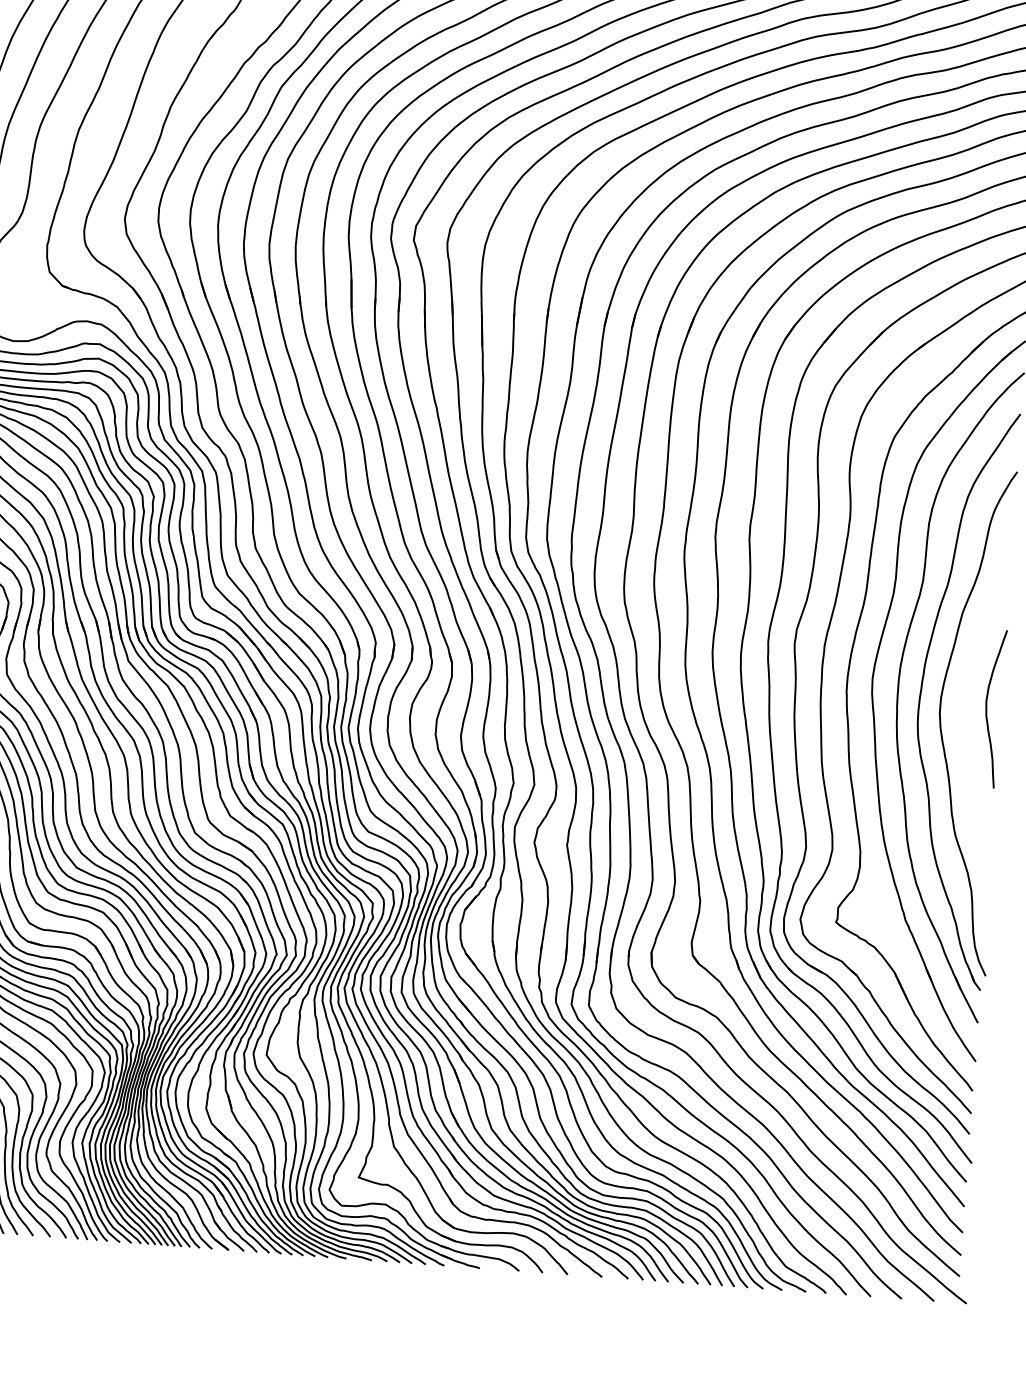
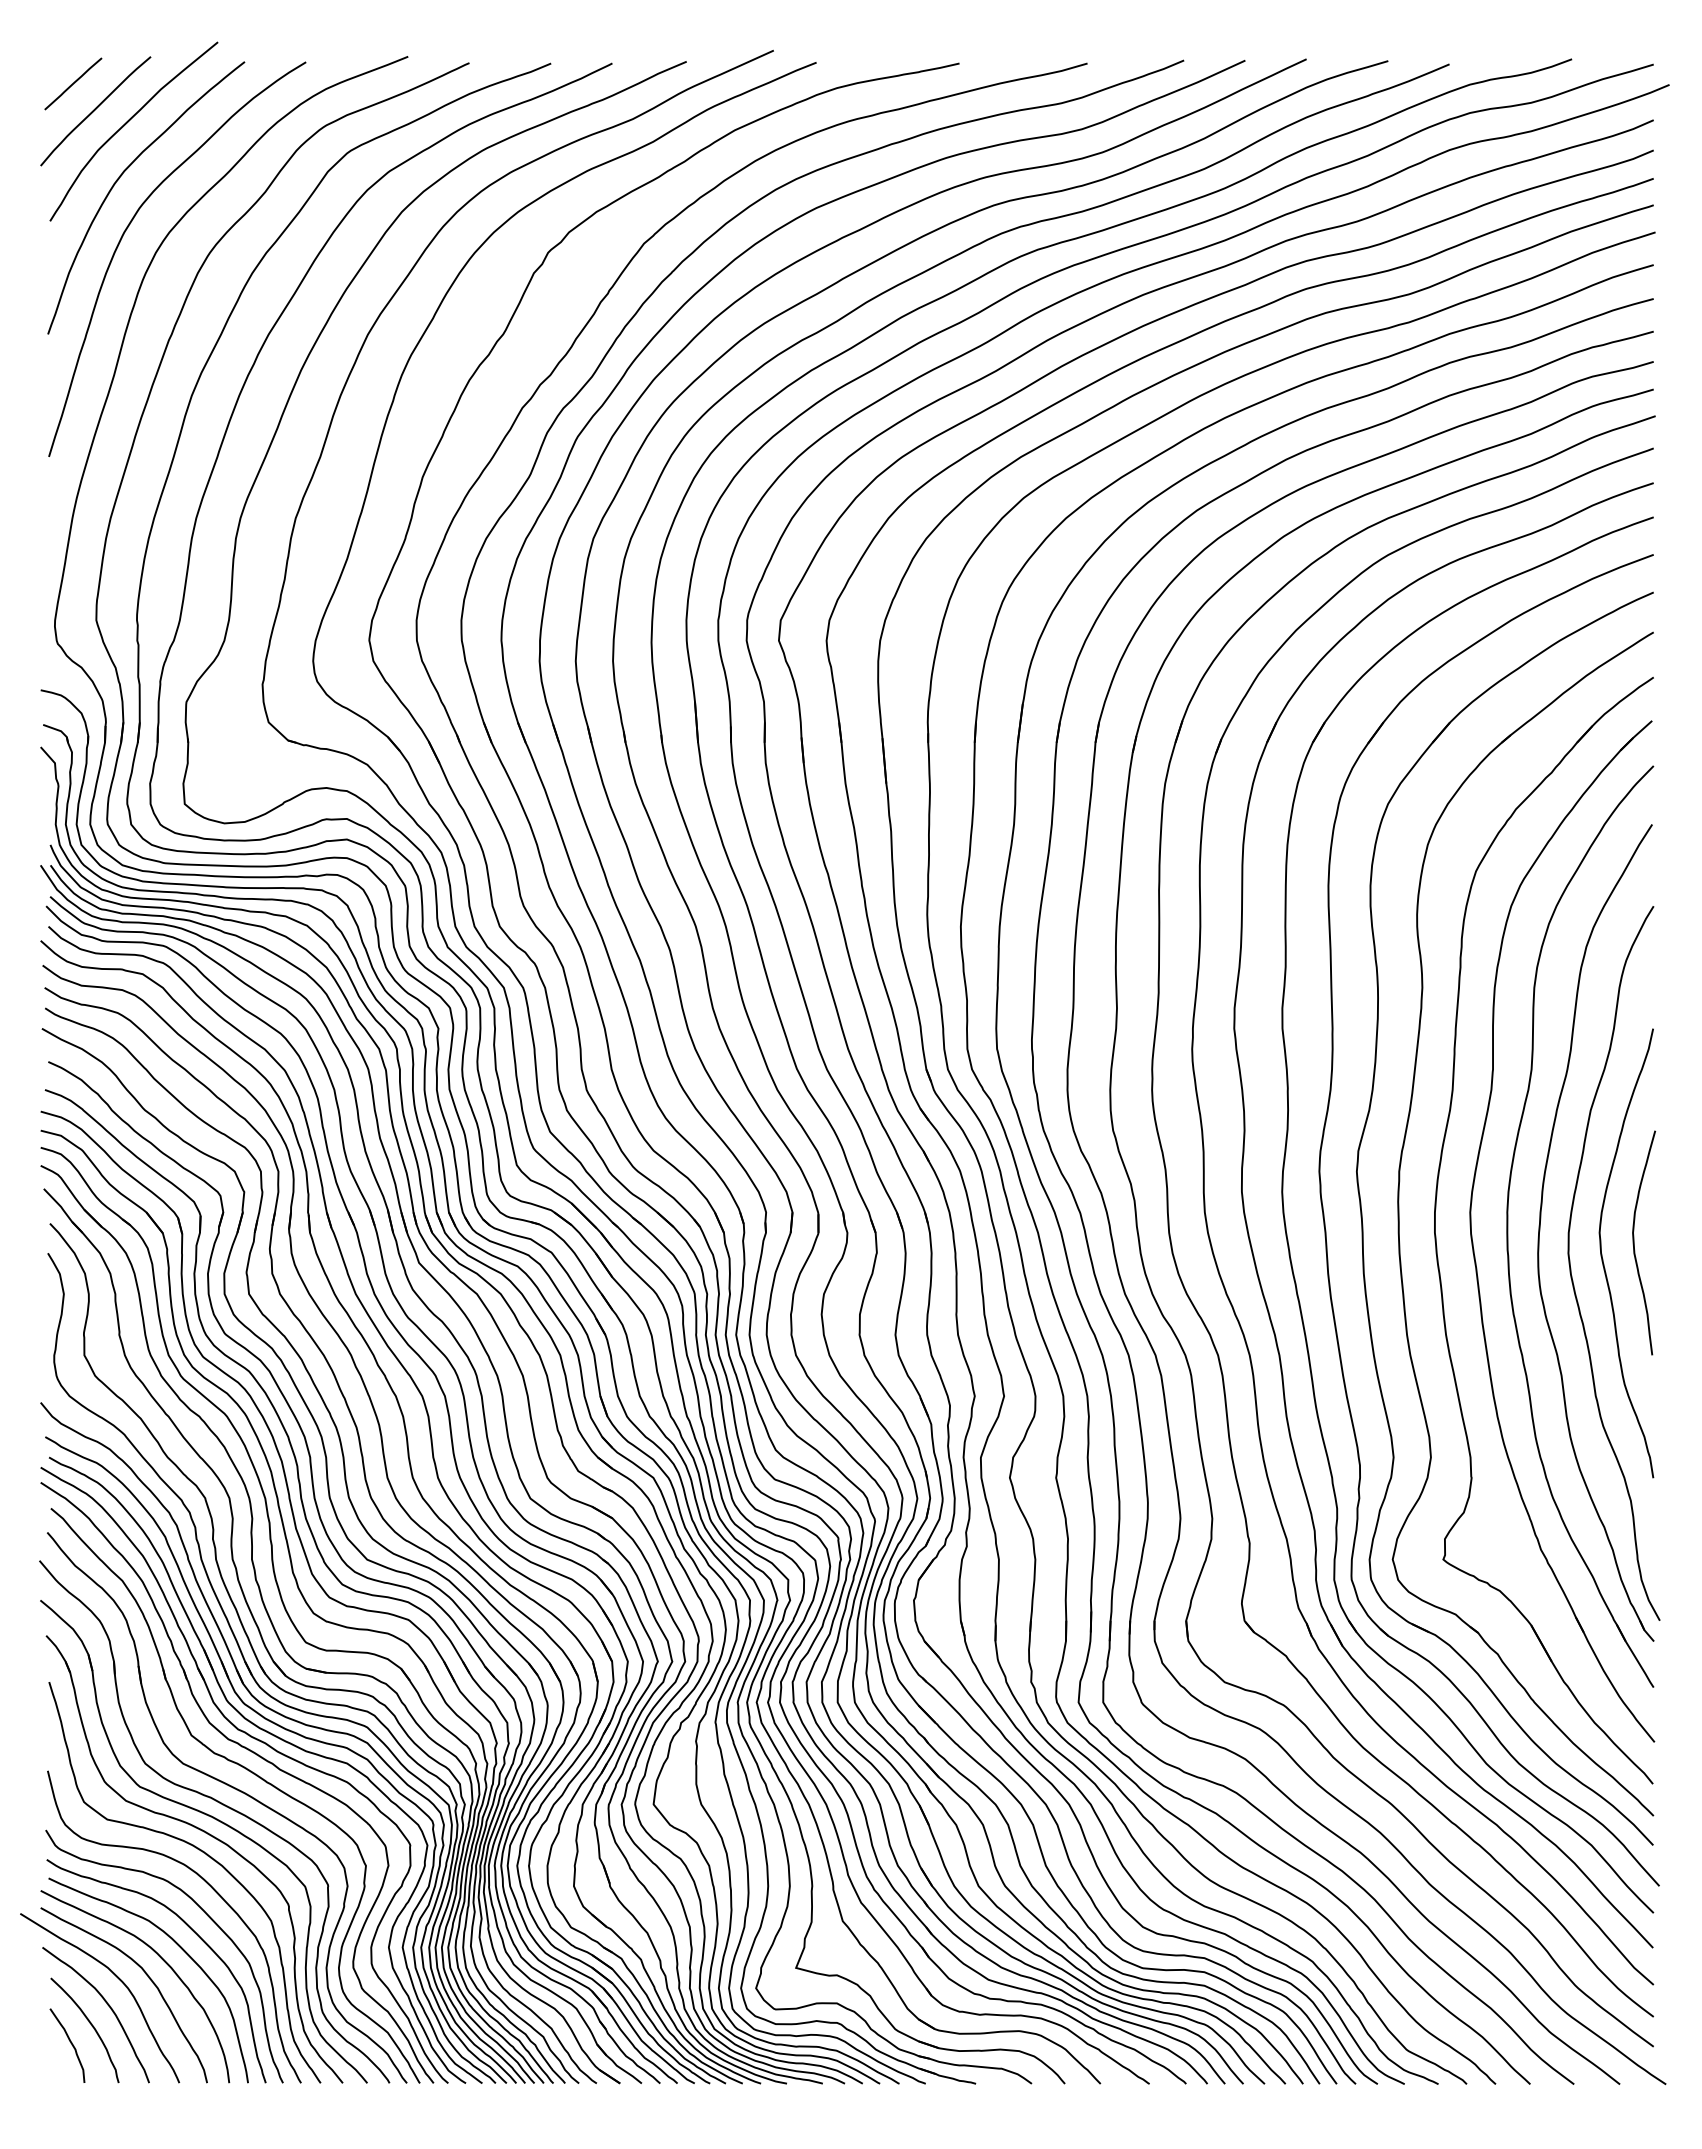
curve: (964, 718) -> (1603, 1259), added

